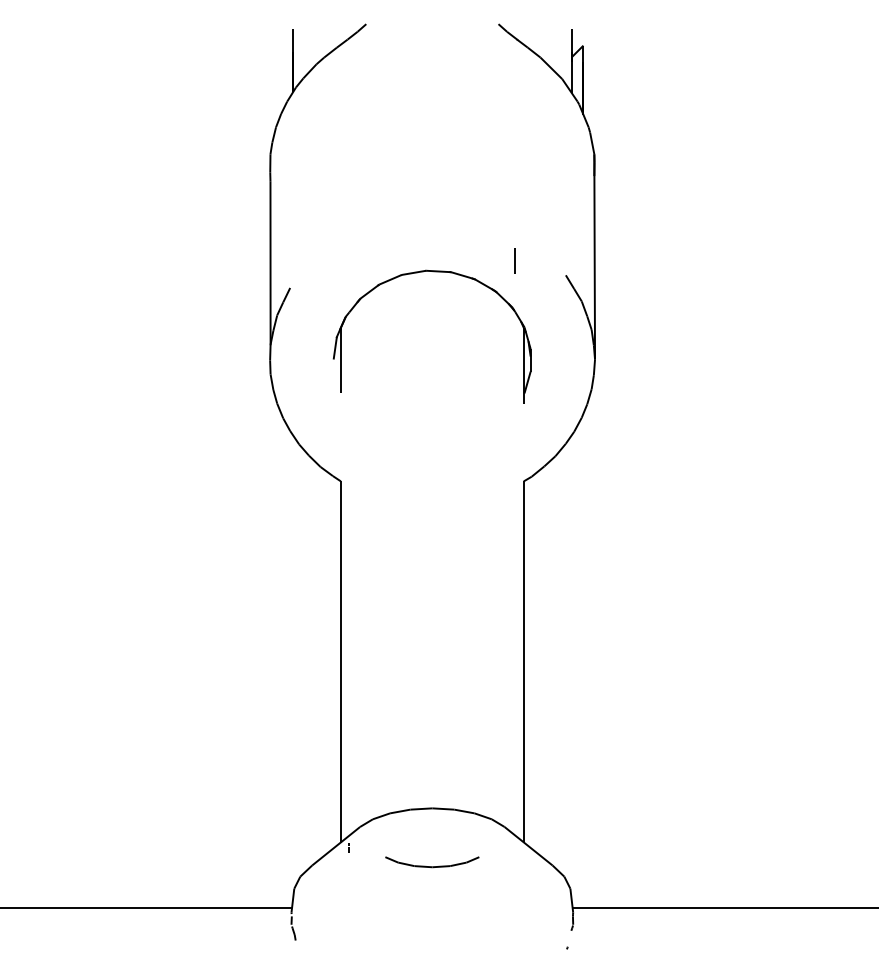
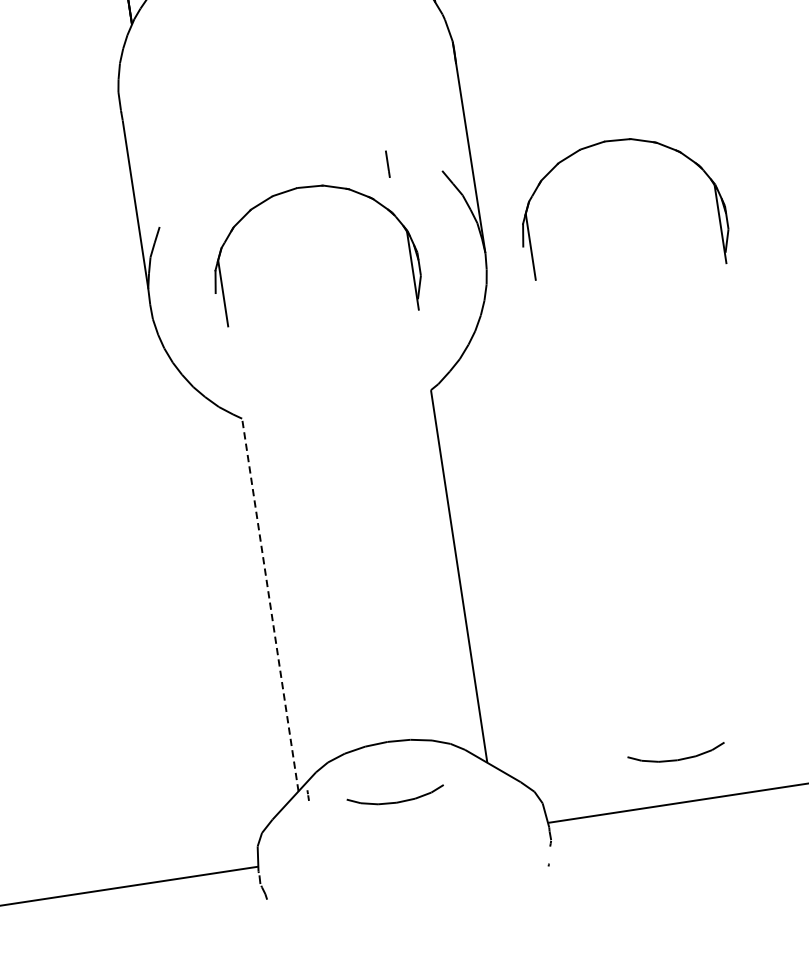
part: (731, 272) -> (612, 142), added
line: (340, 661) -> (269, 604), solid -> dashed
part: (704, 862) -> (676, 755), added

